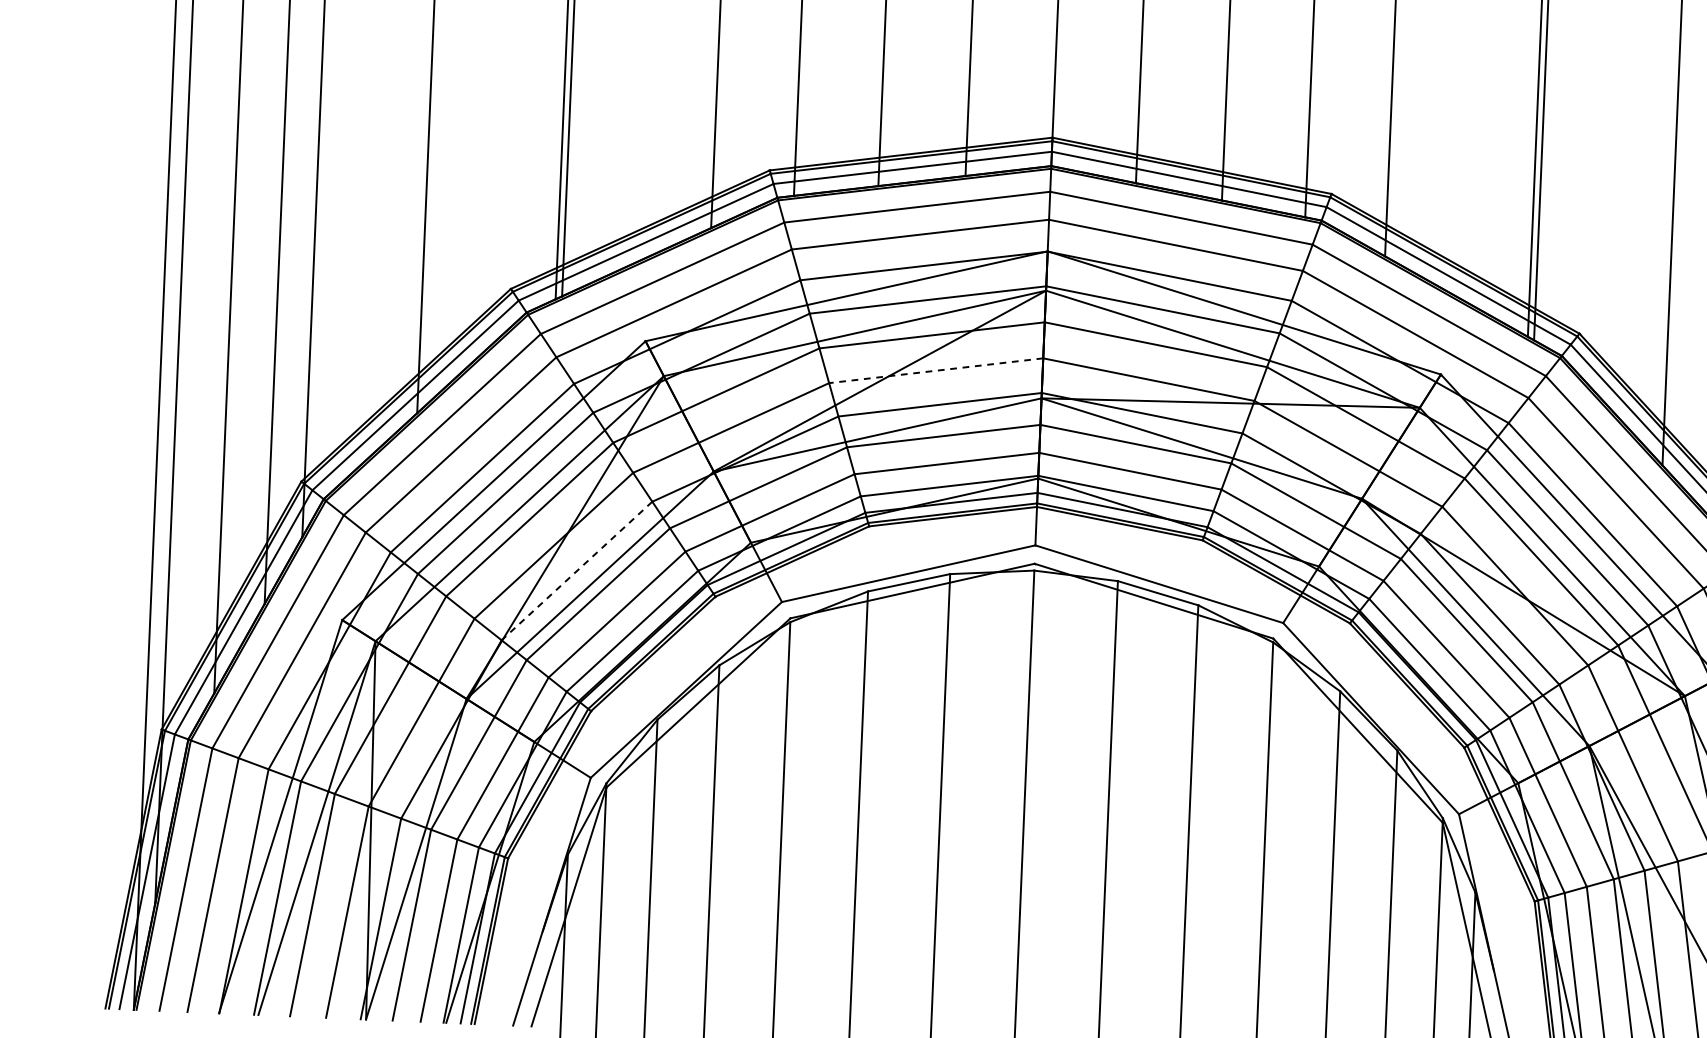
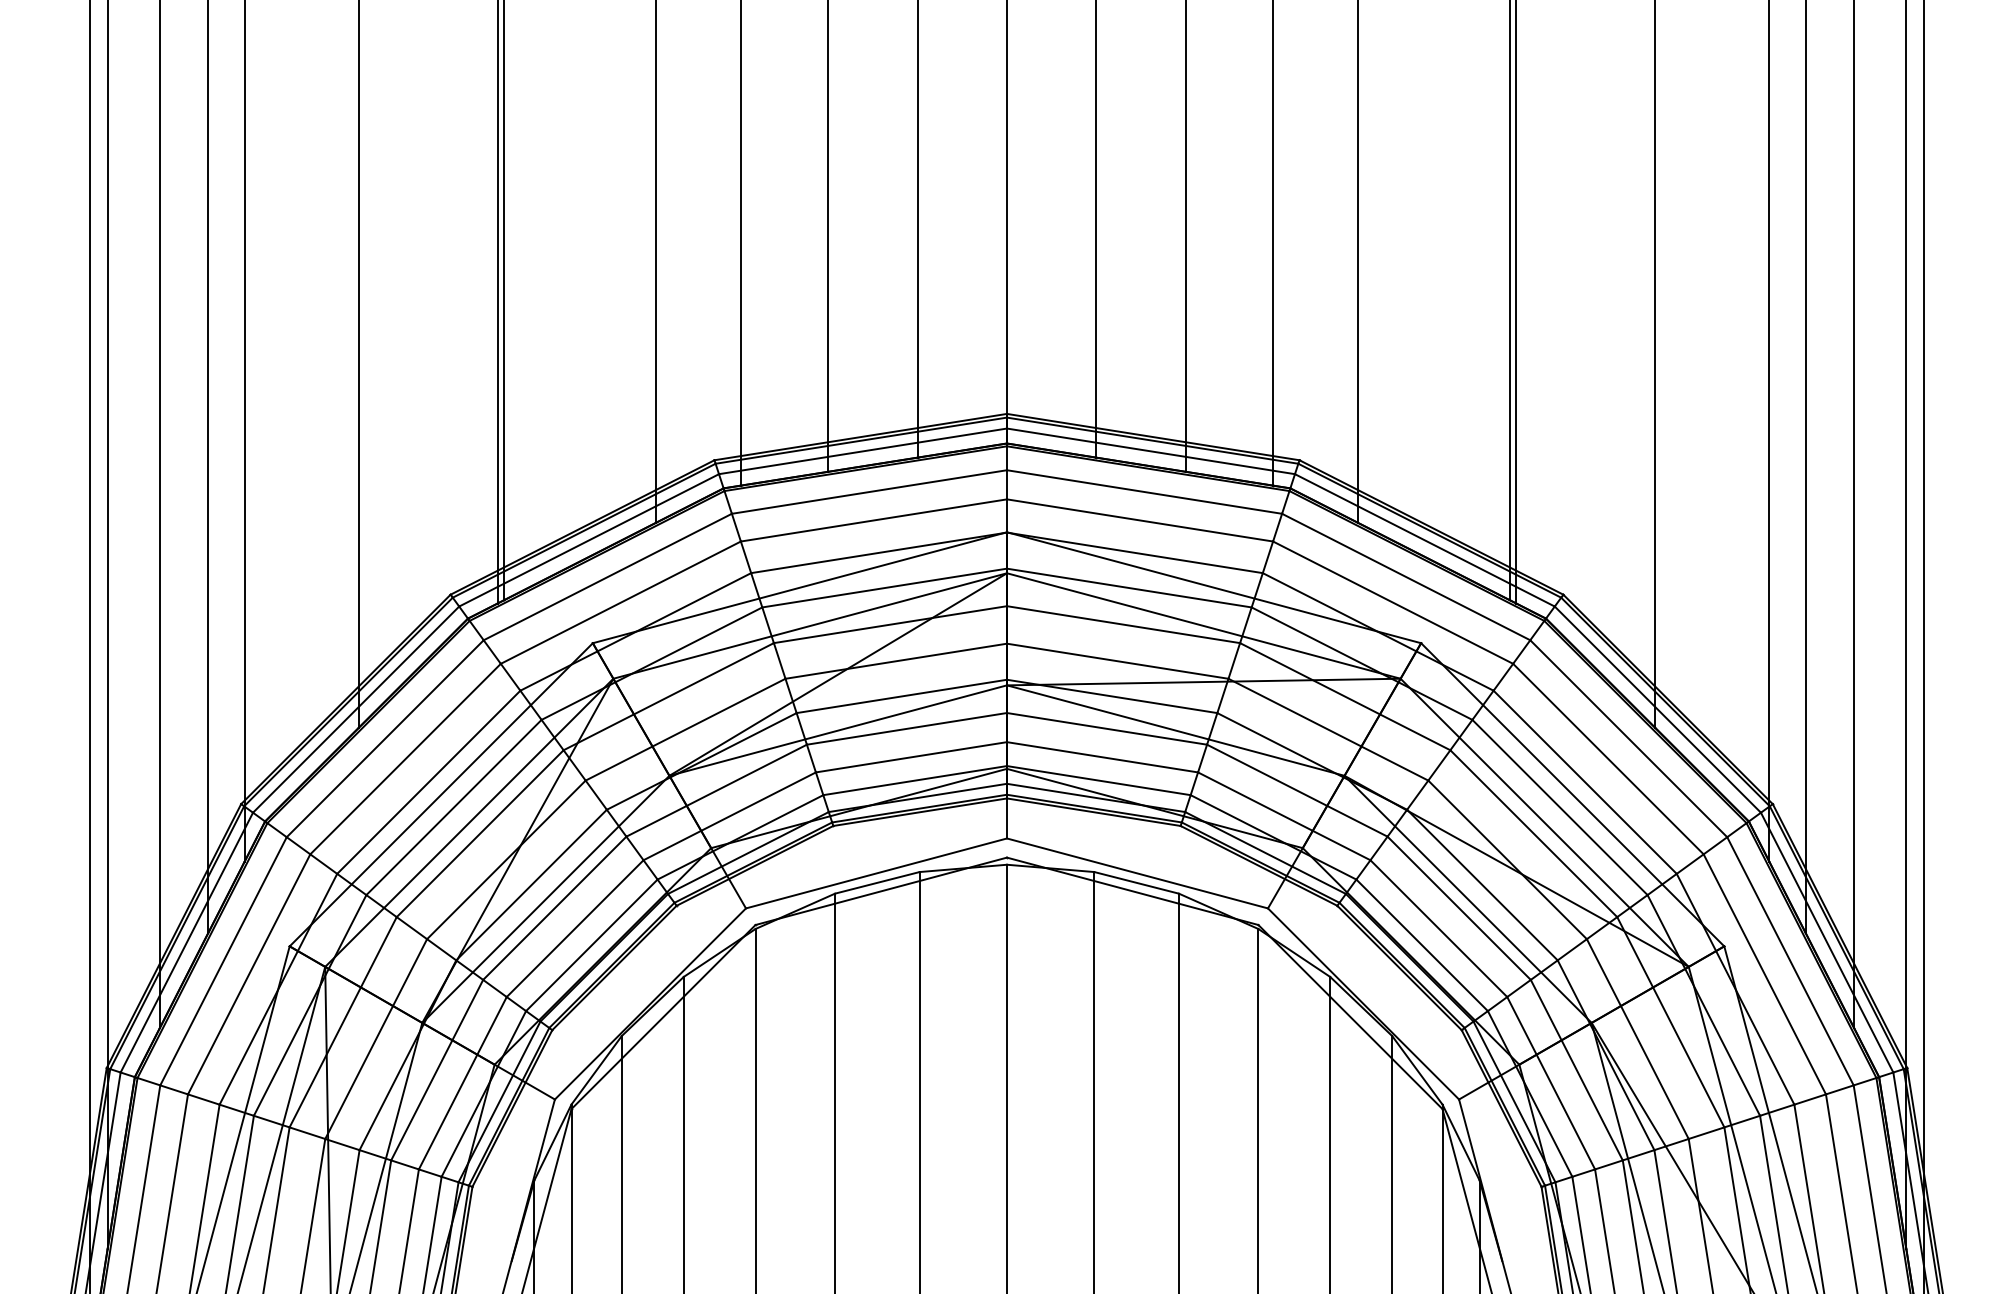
line: (935, 370) -> (895, 661), dashed -> solid
line: (576, 571) -> (531, 885), dashed -> solid

